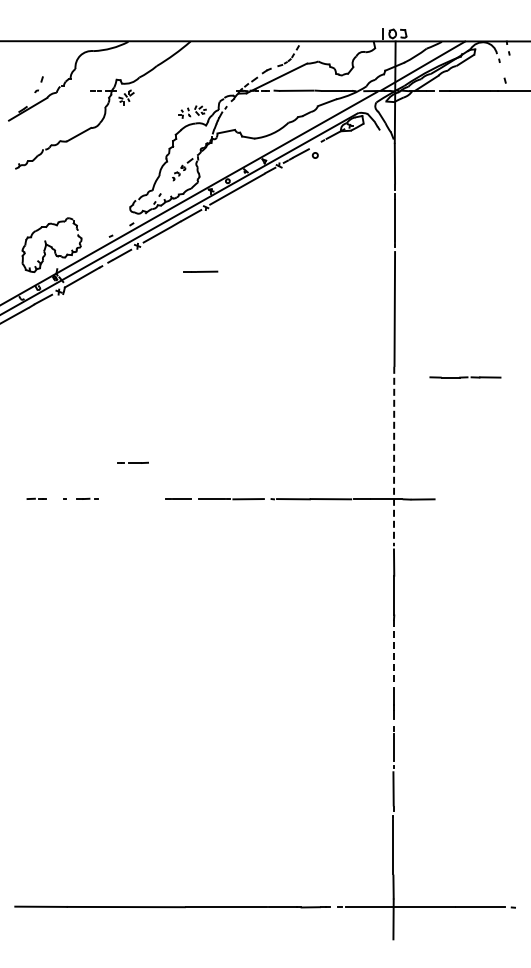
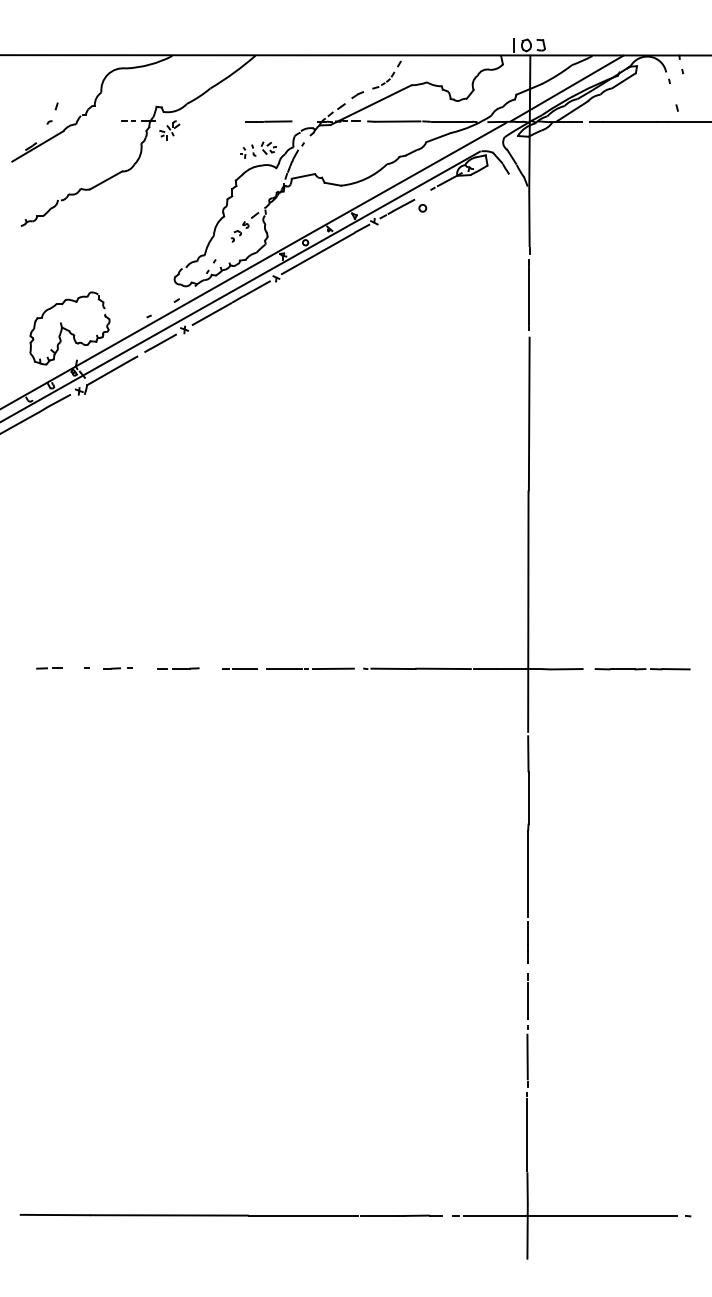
line: (200, 271) -> (268, 121), moved
line: (465, 377) -> (642, 669), moved
line: (394, 456) -> (528, 611), dashed -> solid
line: (132, 462) -> (177, 667), moved
line: (393, 652) -> (527, 874), dashed -> solid

